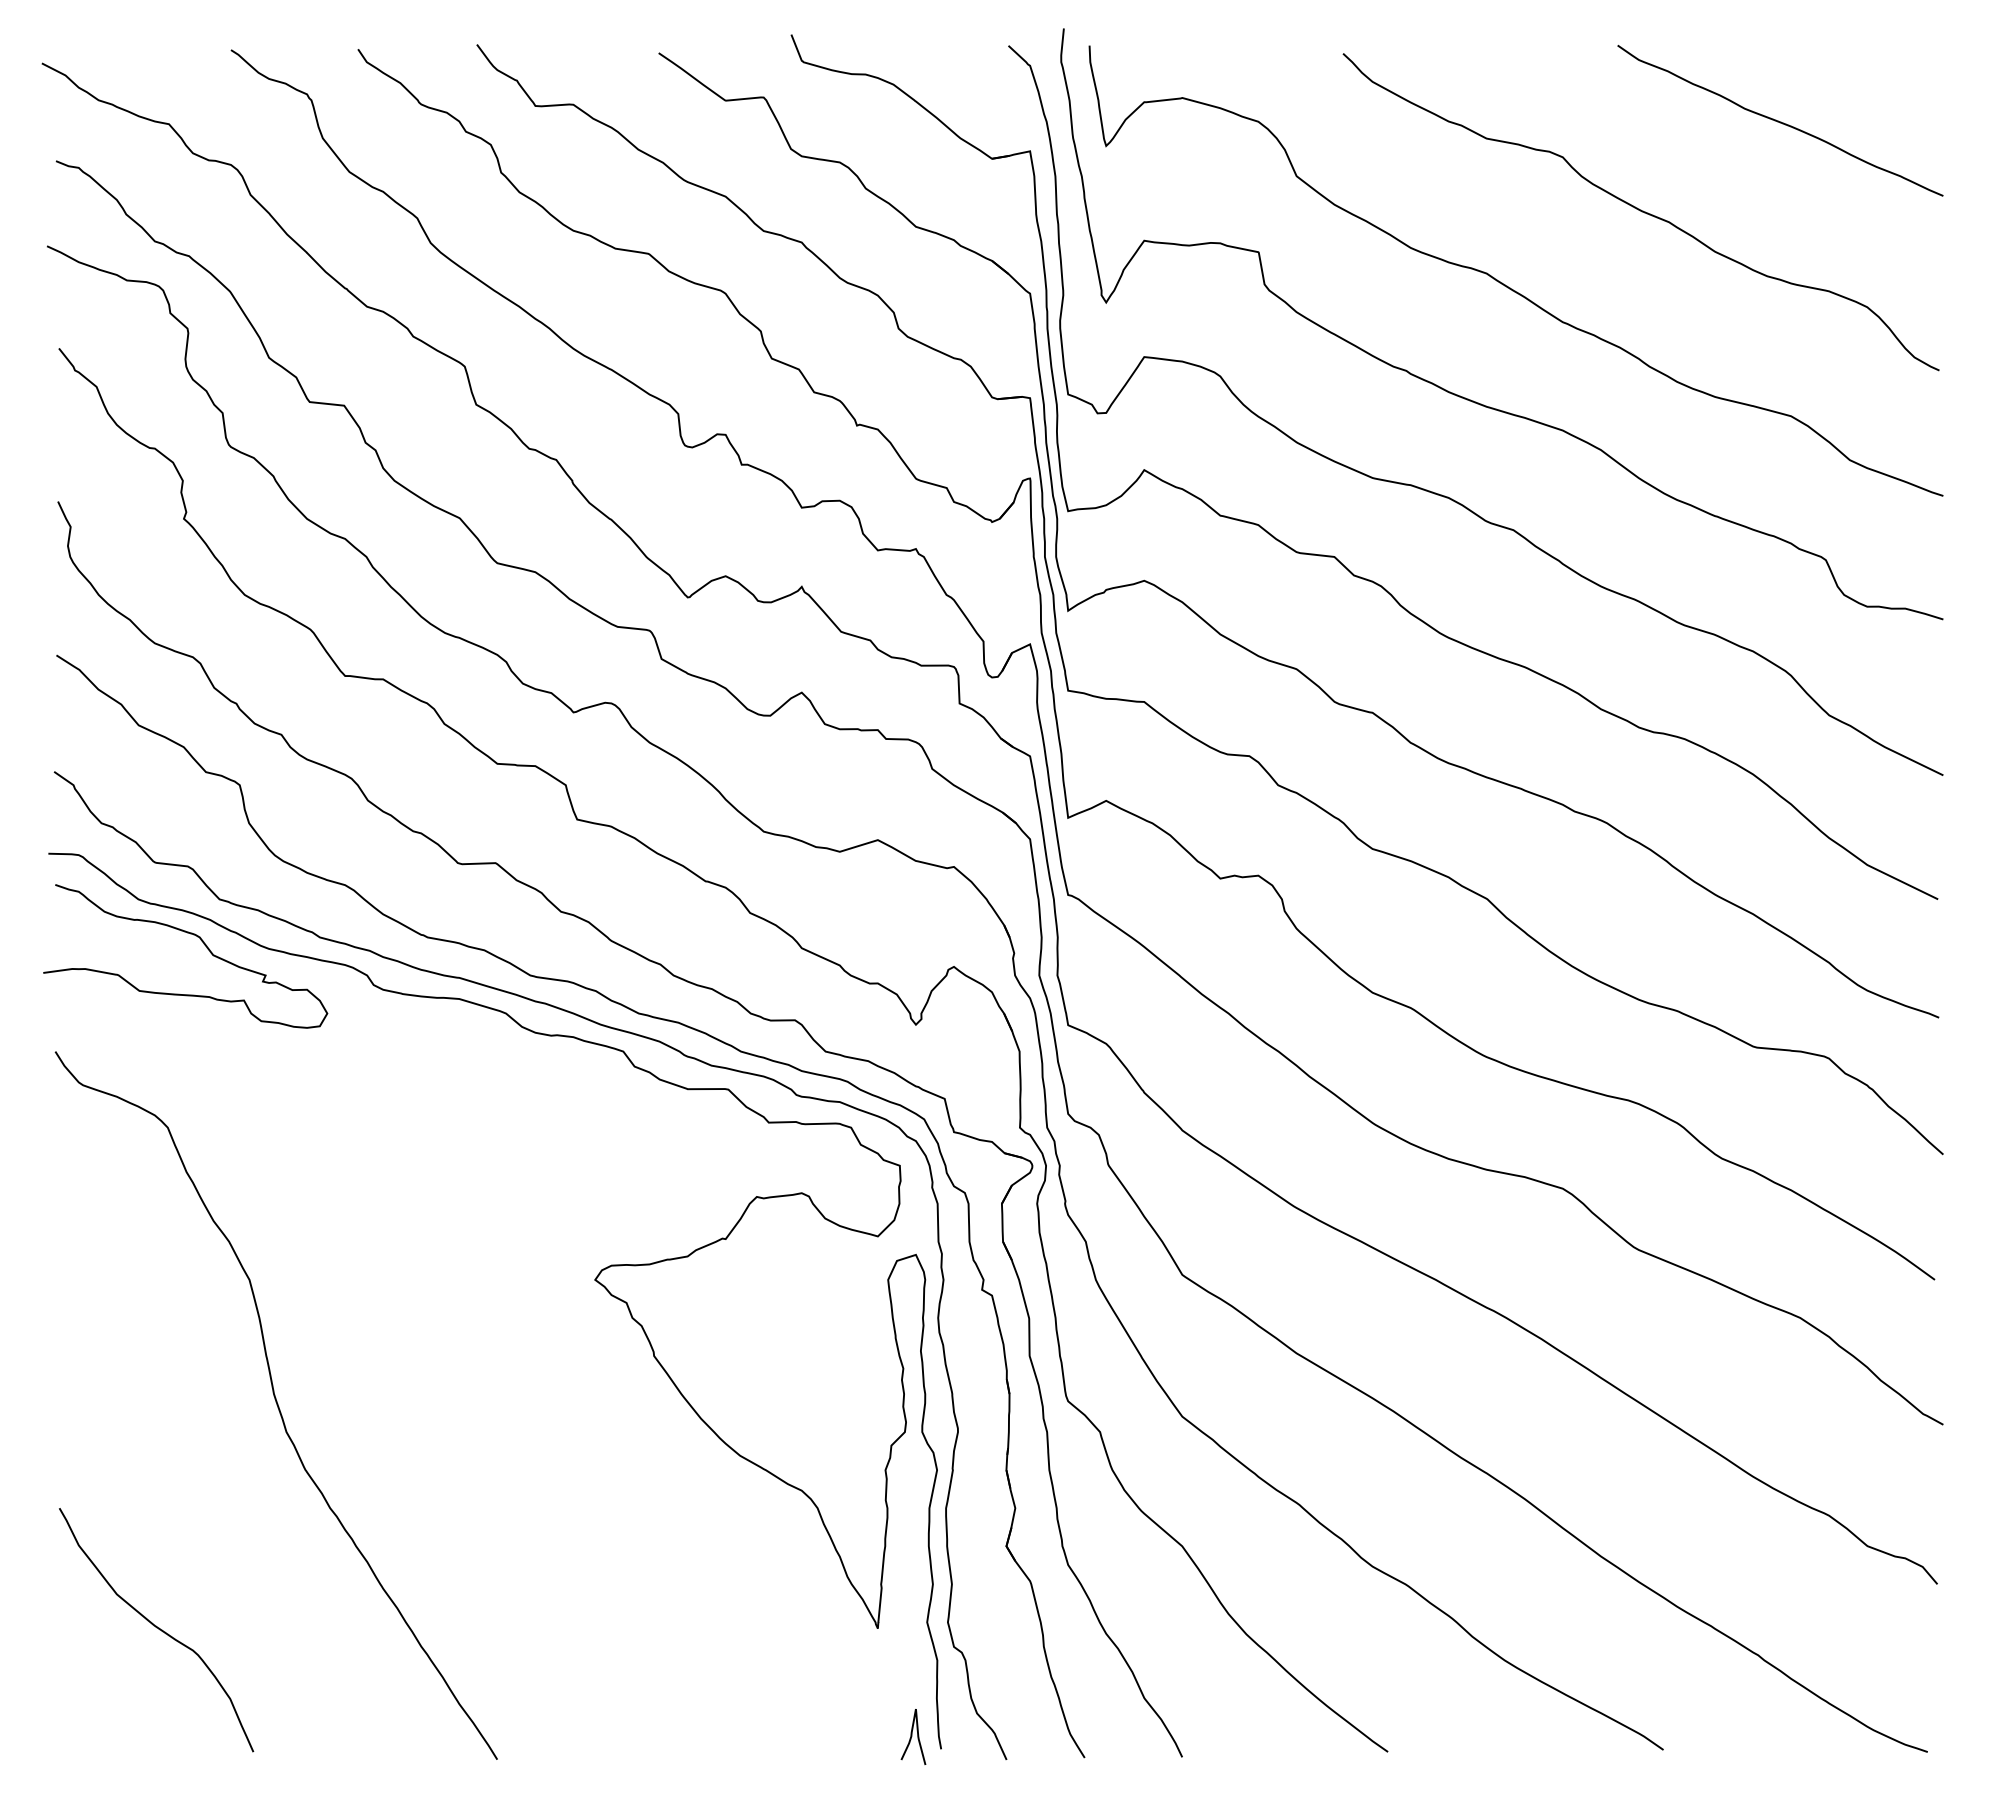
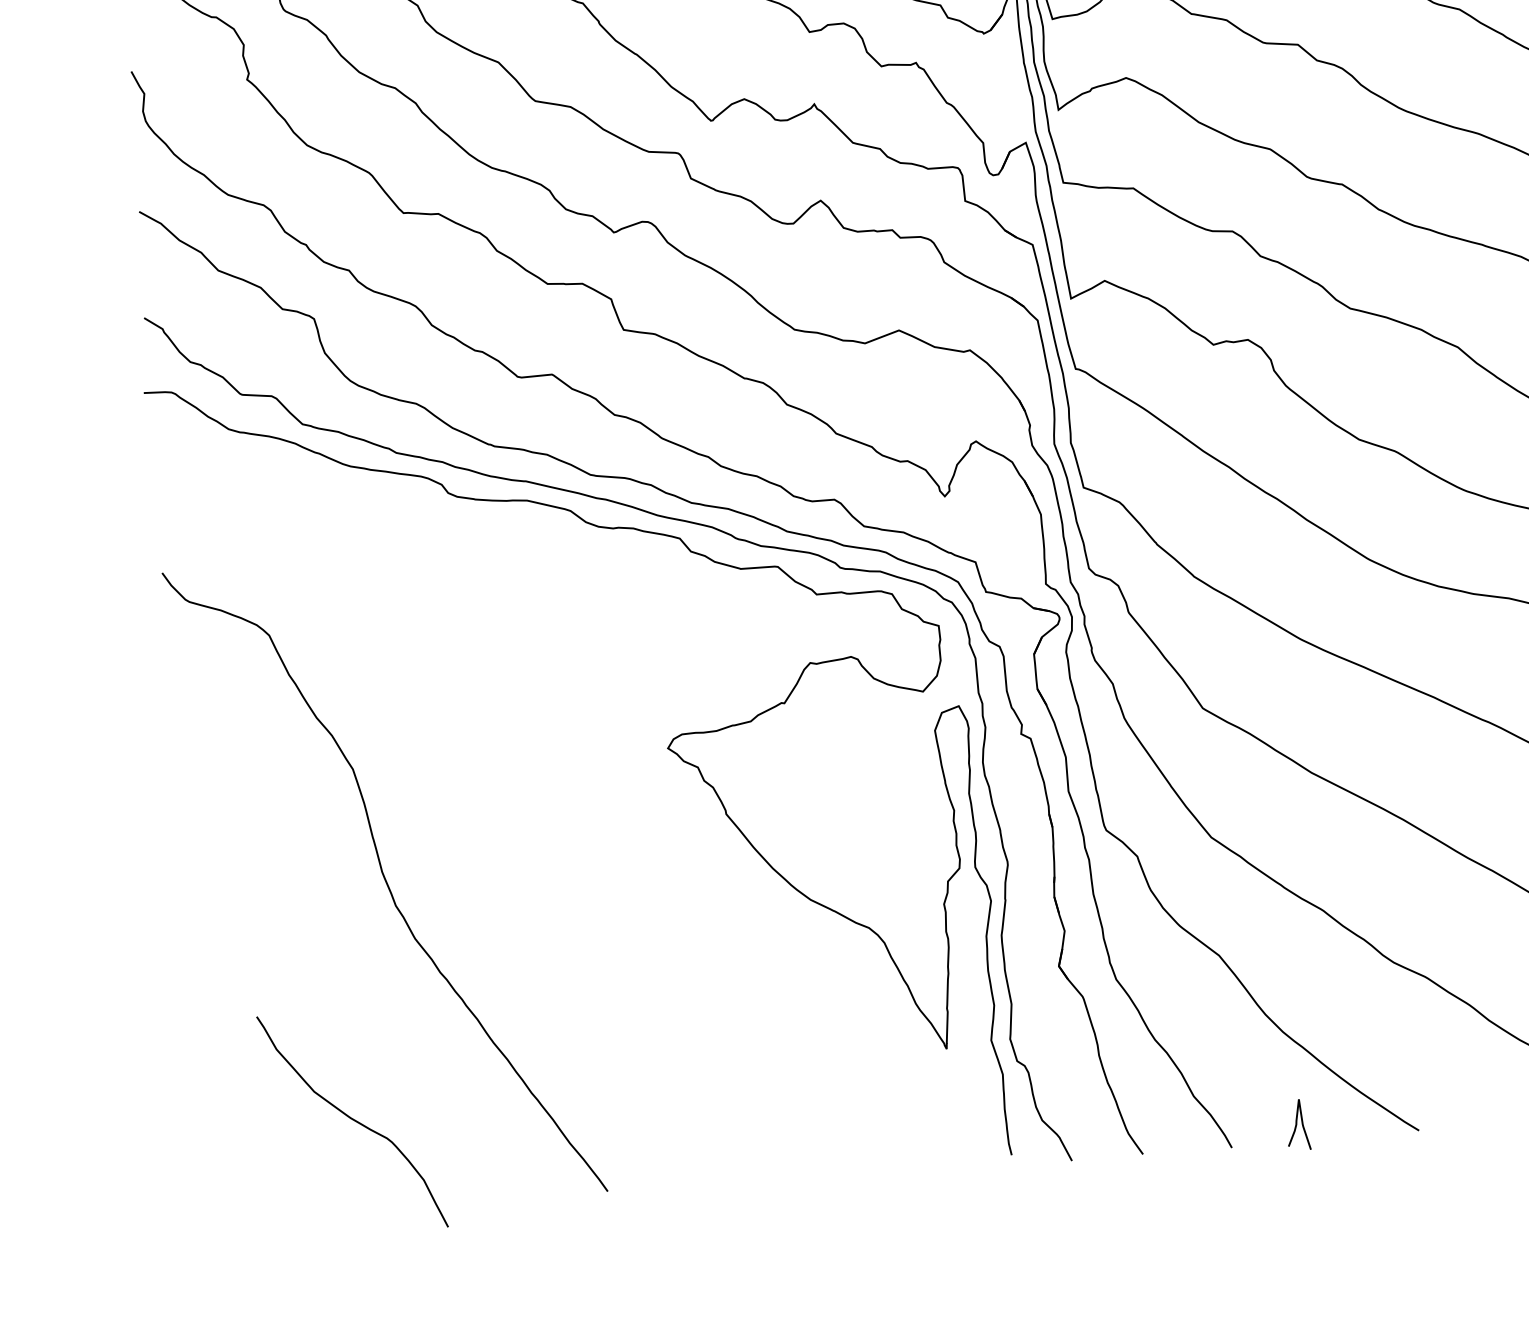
curve: (203, 944) -> (290, 466), removed
curve: (156, 1628) -> (352, 1120), moved
curve: (912, 1736) -> (1297, 1124), moved

